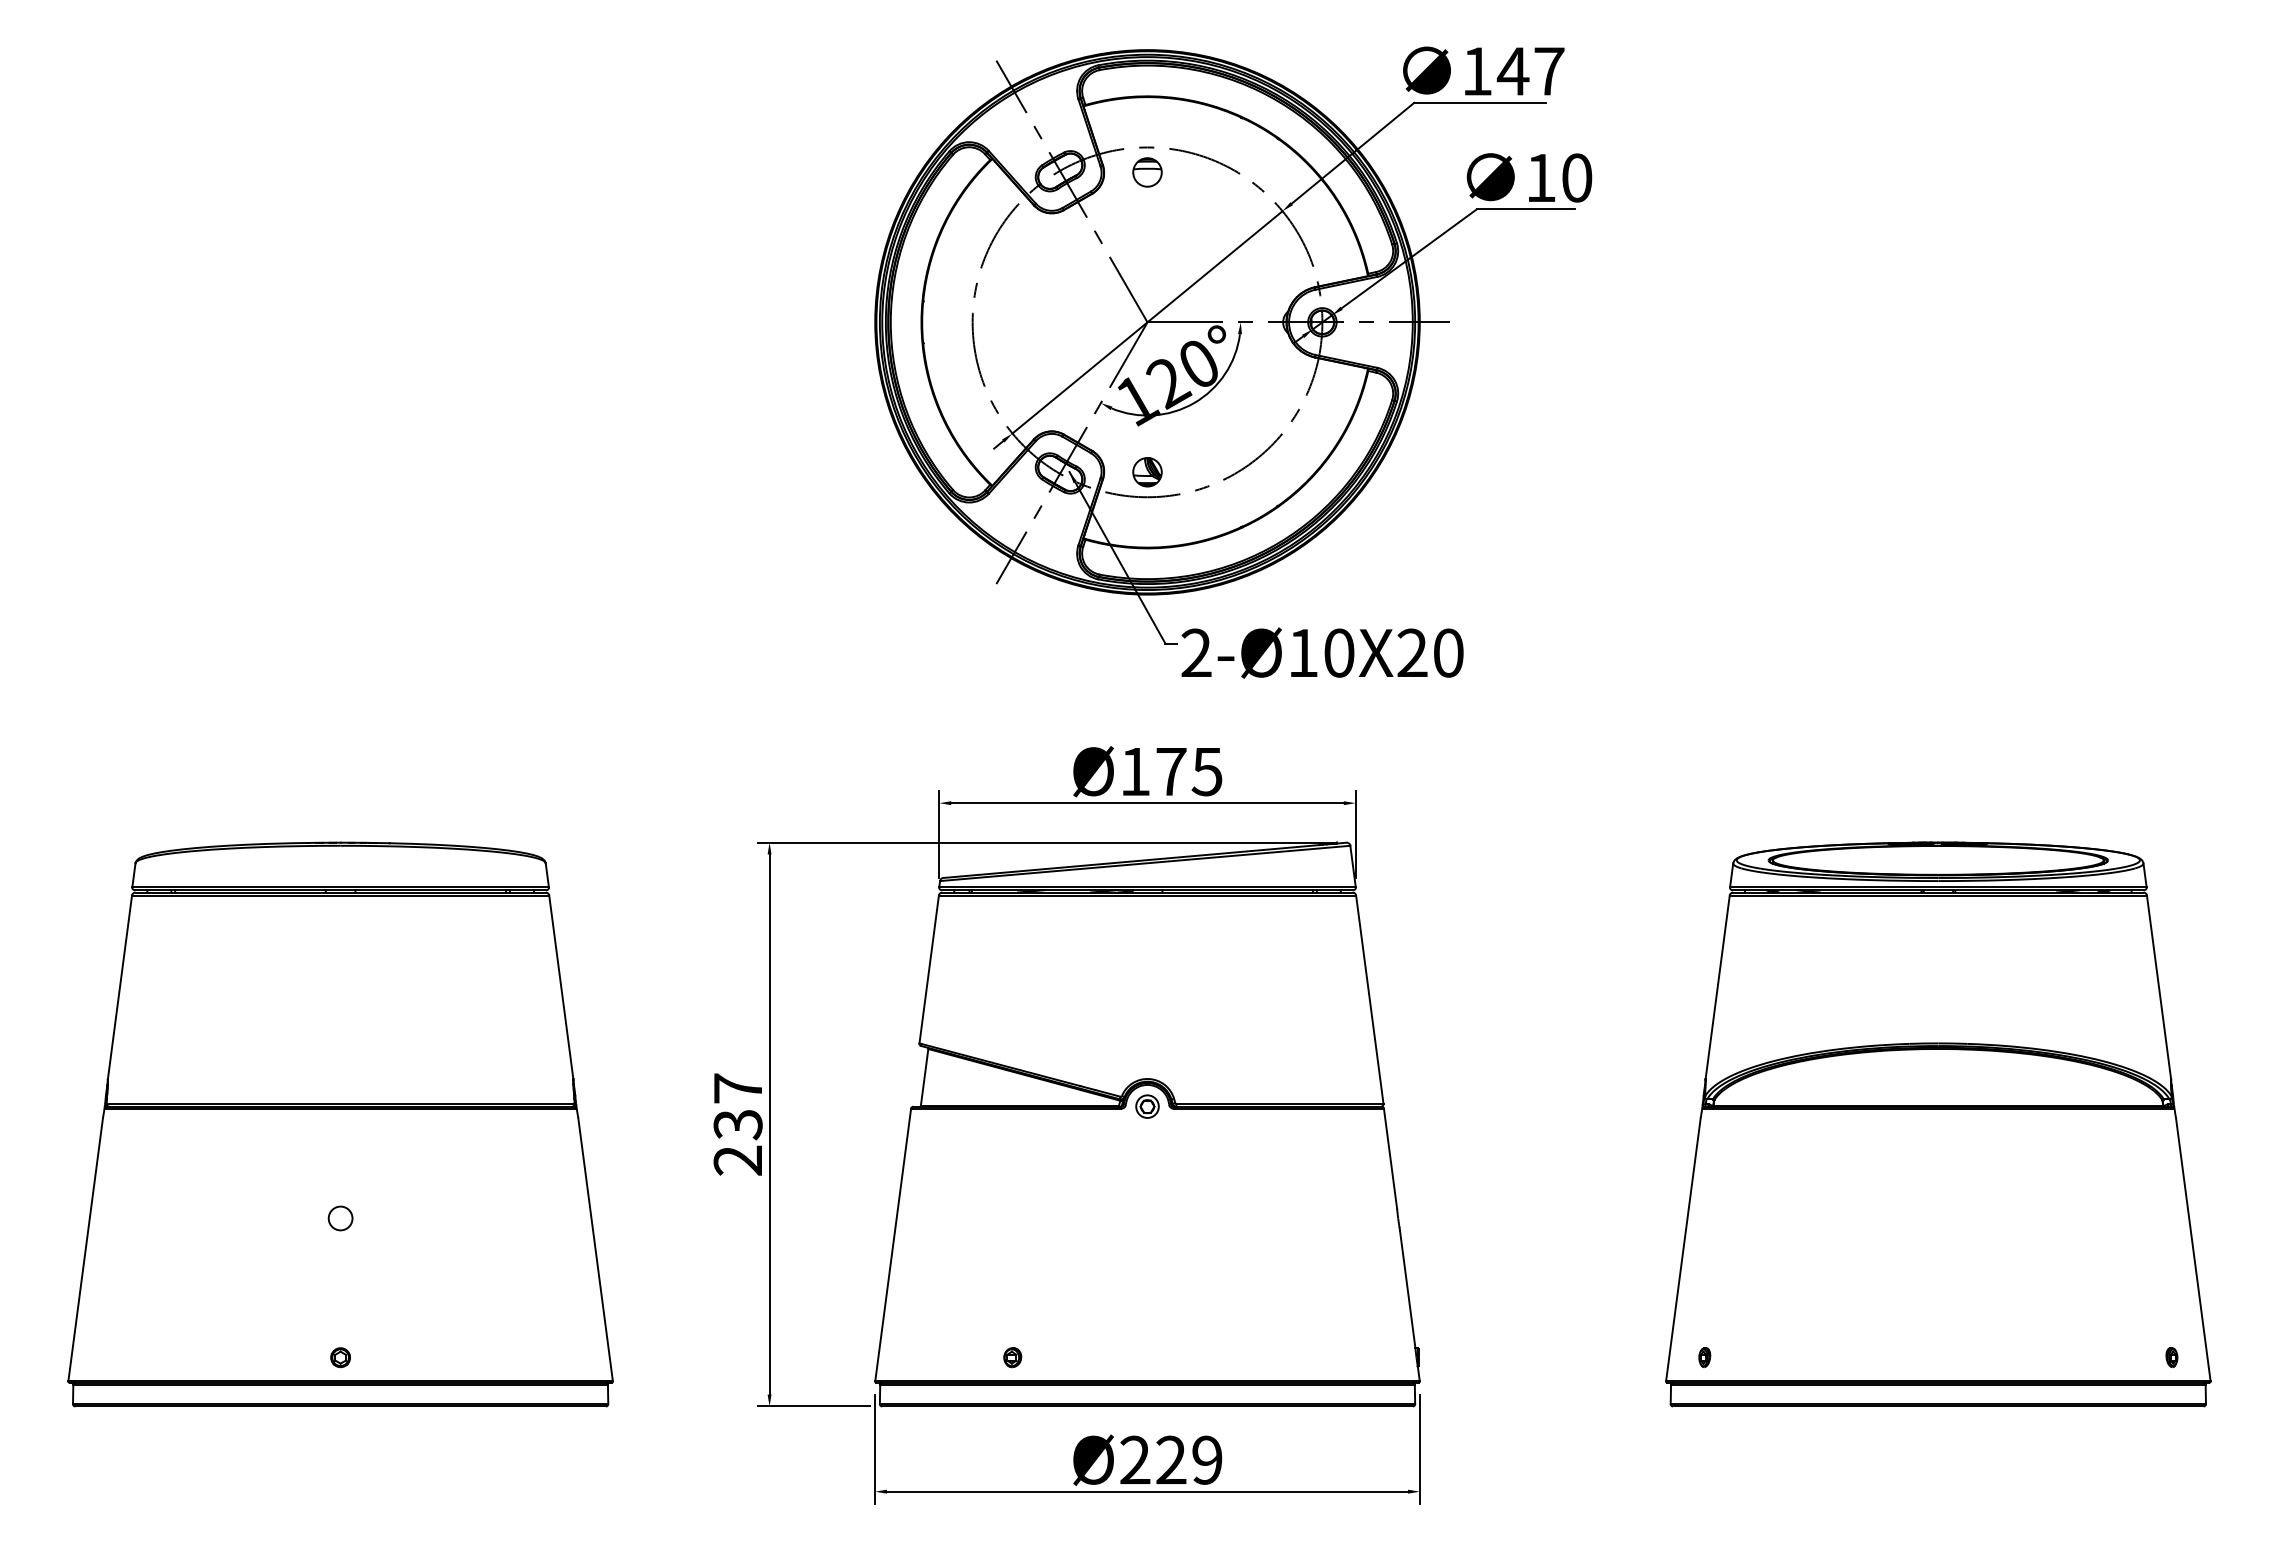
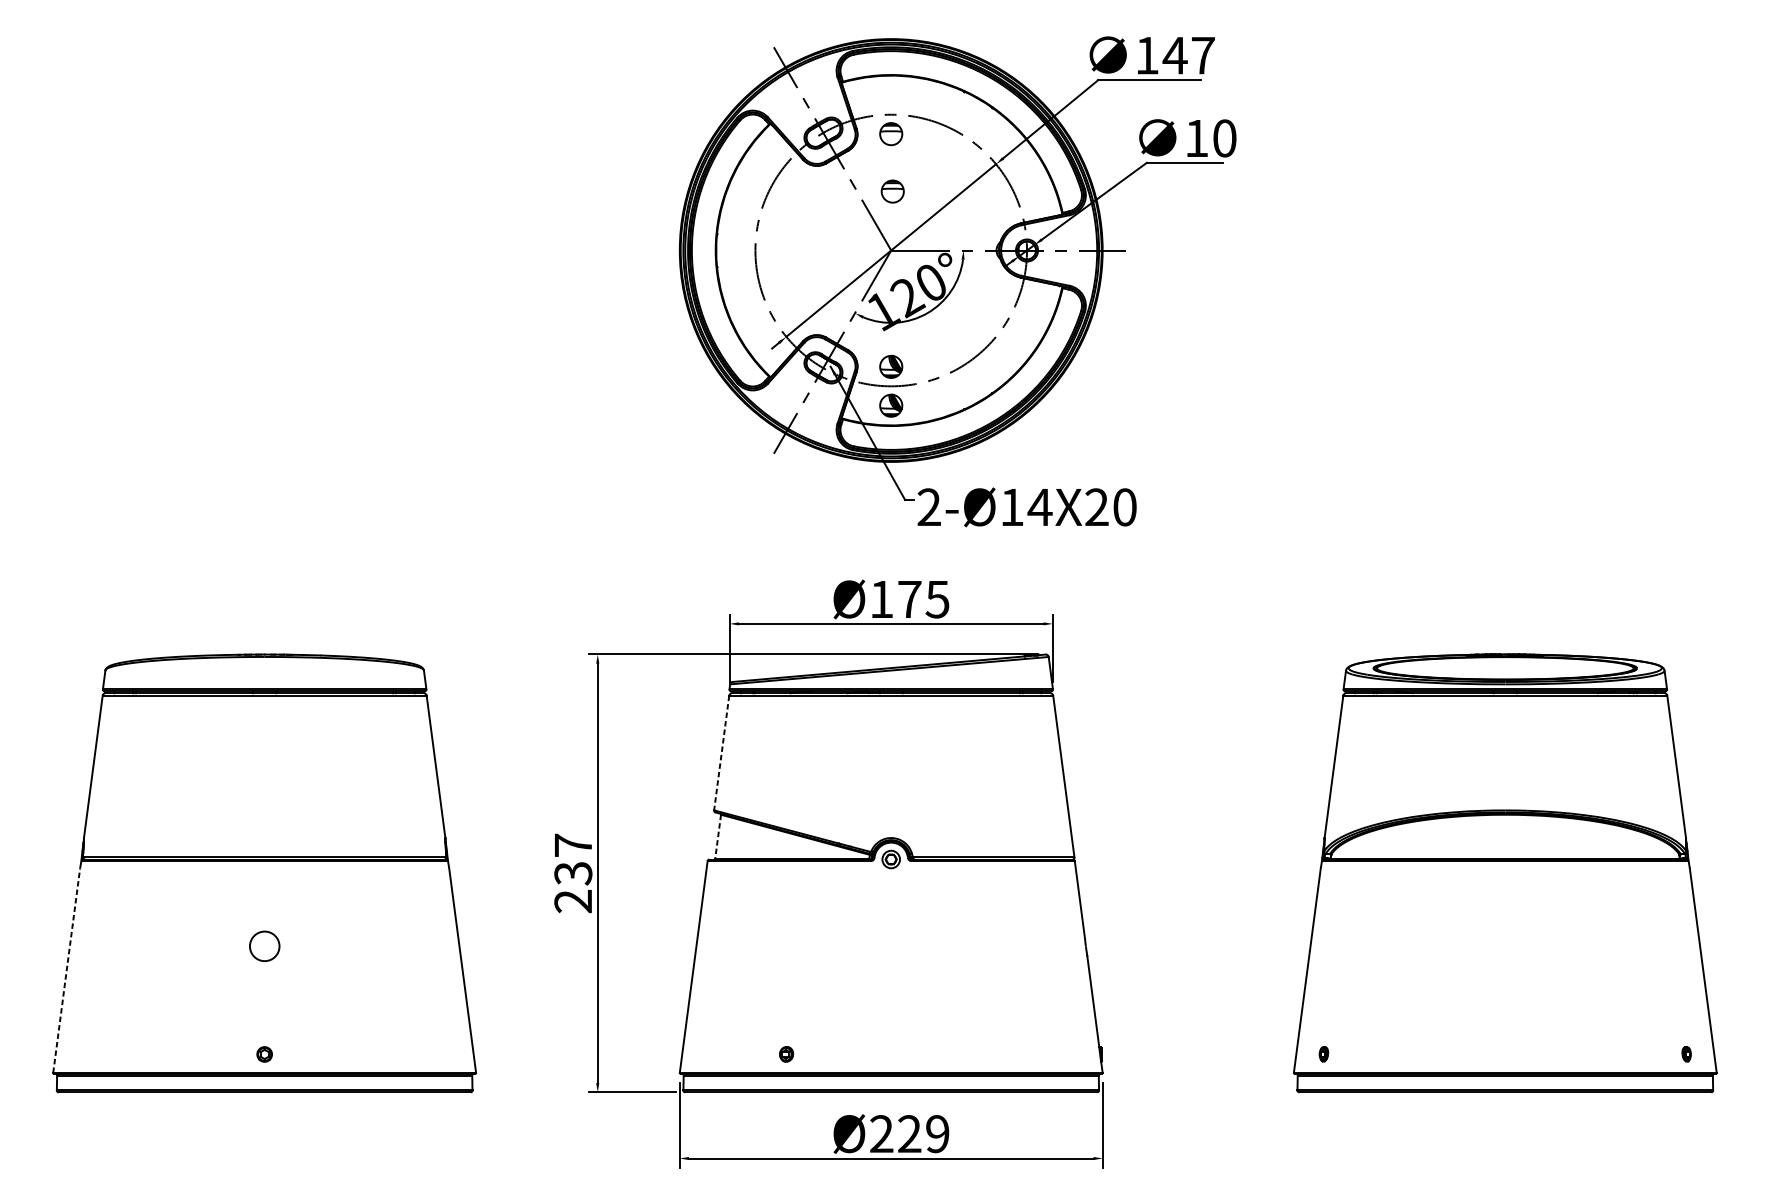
part: (1149, 246) -> (892, 191), added
part: (1147, 522) -> (891, 405), added
text: (1338, 652) -> (1039, 506), 10X20 -> 14X20
line: (929, 969) -> (721, 753), solid -> dashed
line: (924, 1077) -> (718, 836), solid -> dashed
circle: (340, 1218) -> (264, 946), size x1.6
line: (85, 1249) -> (66, 970), solid -> dashed

